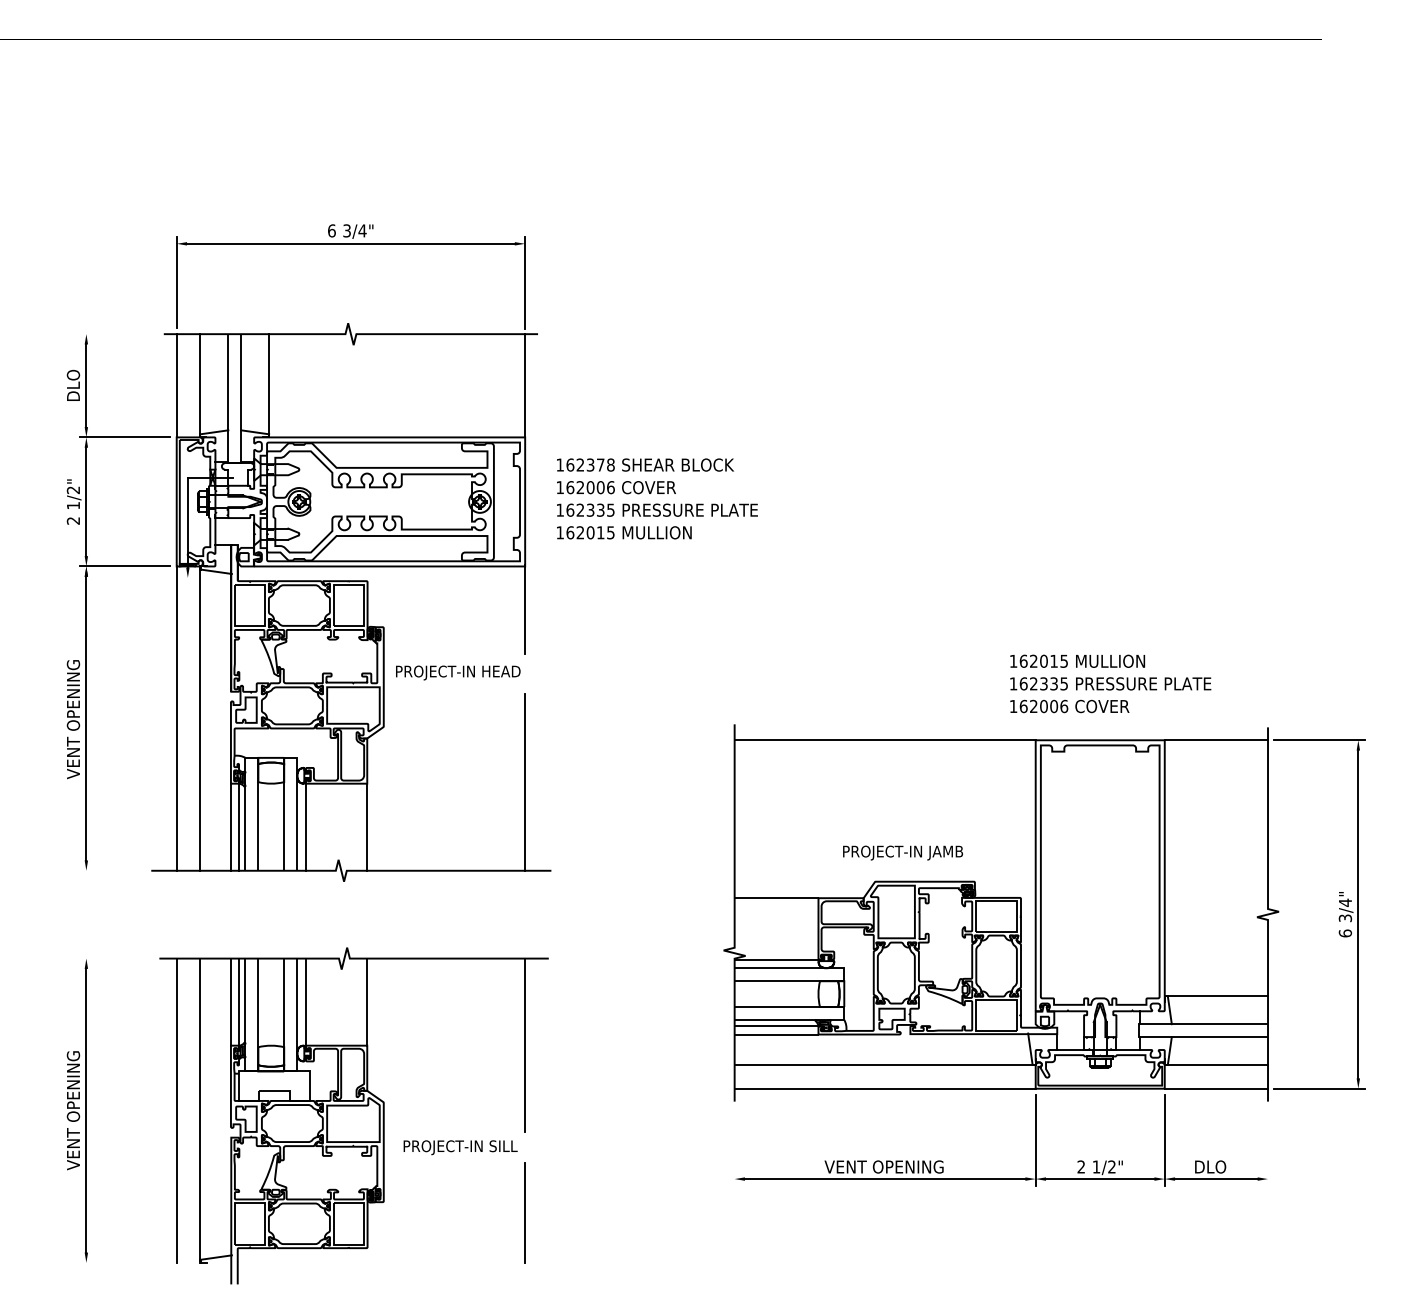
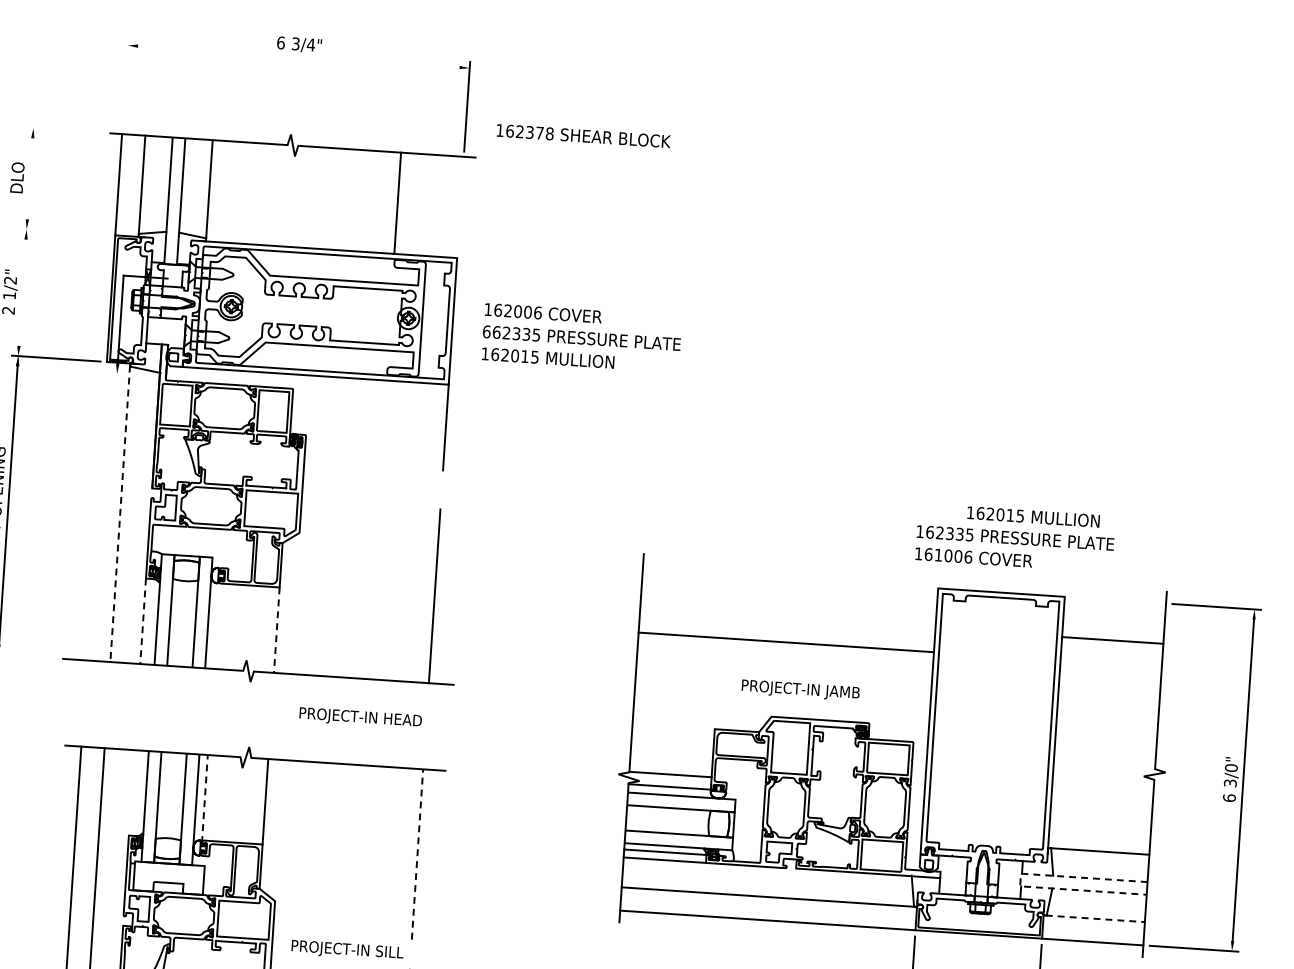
line: (350, 243) -> (298, 56), removed
line: (176, 282) -> (125, 83), removed
line: (86, 385) -> (30, 178), removed
line: (525, 385) -> (398, 203), moved
line: (124, 437) -> (64, 232), removed
text: (645, 464) -> (583, 135), moved
line: (86, 501) -> (22, 292), removed
text: (560, 509) -> (487, 331), 162335 -> 662335
text: (1077, 660) -> (1033, 516), moved
text: (458, 672) -> (360, 717), moved
text: (1033, 705) -> (938, 554), 162006 -> 161006
line: (176, 718) -> (96, 511), removed
line: (200, 720) -> (120, 514), solid -> dashed
line: (884, 740) -> (785, 642), moved
line: (1215, 740) -> (1111, 640), moved
line: (239, 826) -> (151, 621), removed
line: (305, 826) -> (216, 625), removed
line: (230, 827) -> (142, 621), solid -> dashed
line: (367, 827) -> (277, 630), solid -> dashed
line: (776, 898) -> (670, 774), moved
text: (1345, 902) -> (1231, 767), 3/4" -> 3/0"
line: (230, 1001) -> (131, 792), removed
line: (239, 1002) -> (140, 793), removed
line: (305, 1003) -> (204, 799), solid -> dashed
line: (1138, 1031) -> (1020, 880), solid -> dashed
line: (525, 1045) -> (417, 854), solid -> dashed
line: (1217, 1064) -> (1095, 918), solid -> dashed

